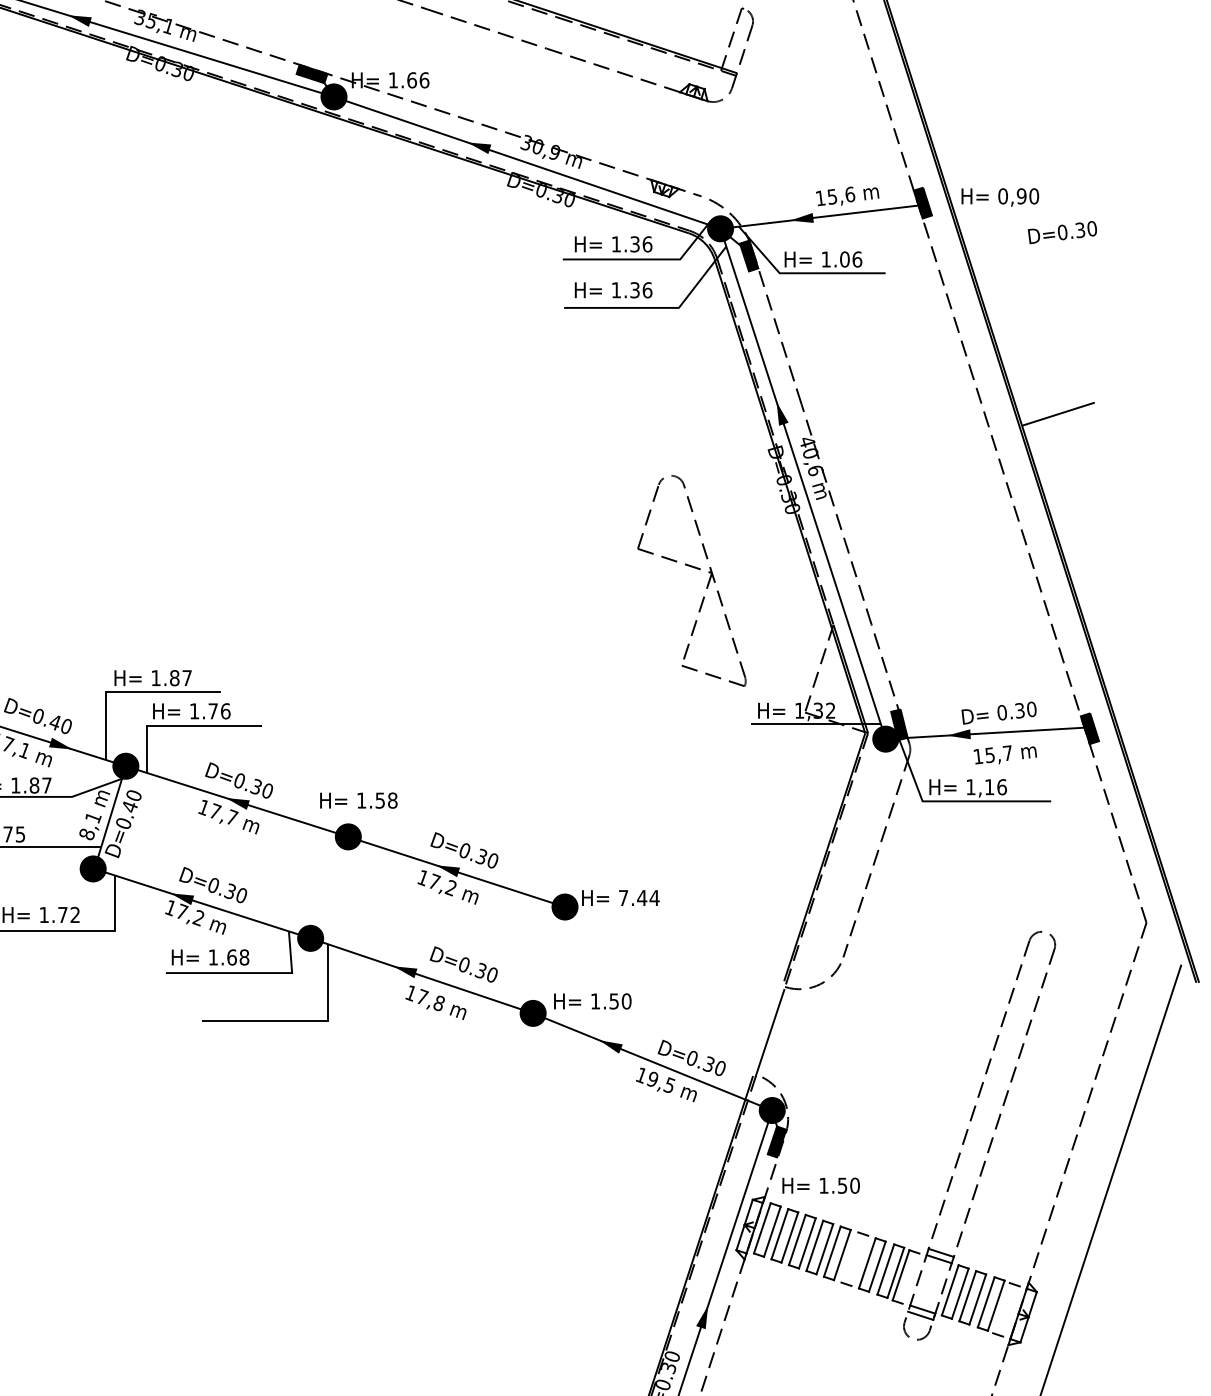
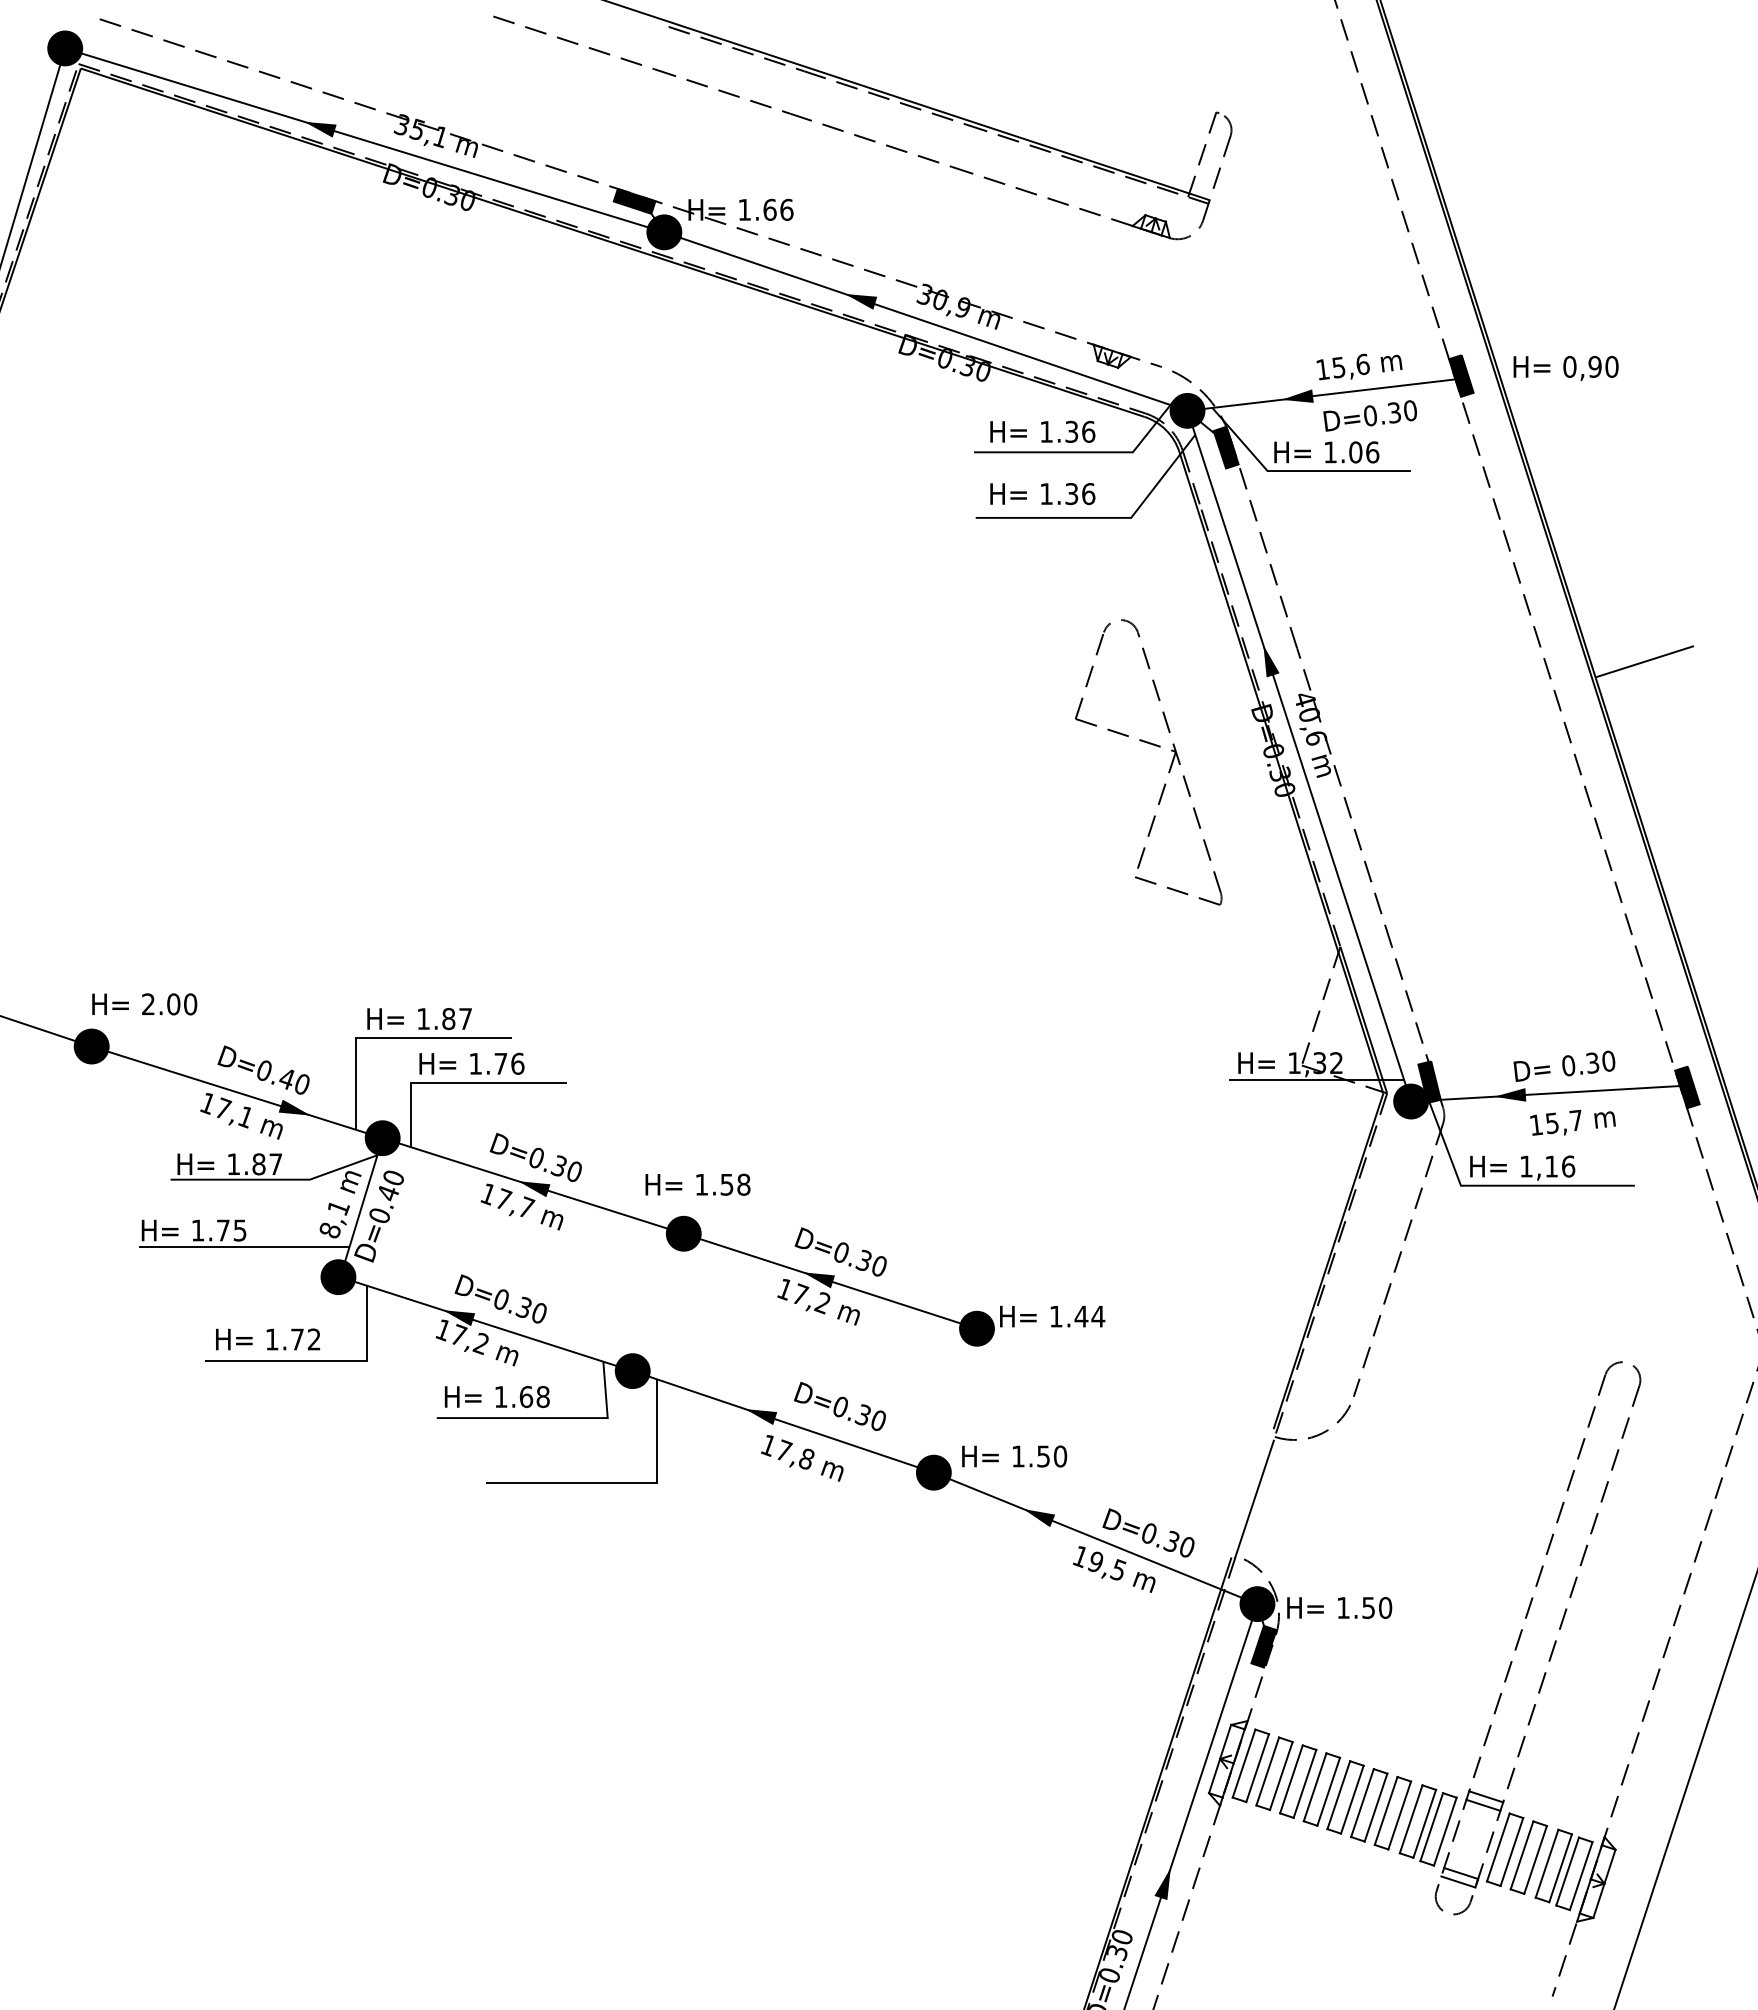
text: (1061, 232) -> (1369, 415), moved
part: (694, 568) -> (1152, 745), moved
text: (623, 897) -> (1056, 1316), 7.44 -> 1.44
text: (821, 1185) -> (1339, 1607), moved
line: (849, 1257) -> (1362, 1803), added
line: (859, 1260) -> (1375, 1807), added
line: (911, 1278) -> (1445, 1831), added
line: (1001, 1308) -> (1567, 1871), added
line: (1010, 1311) -> (1580, 1876), added

